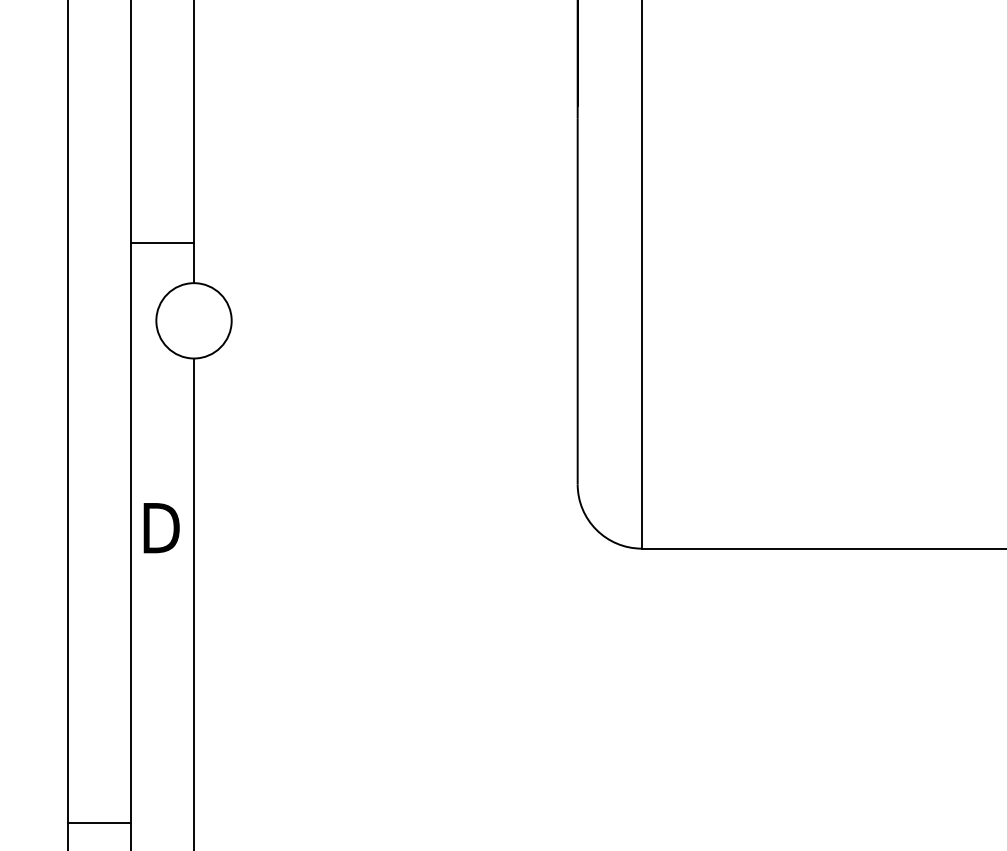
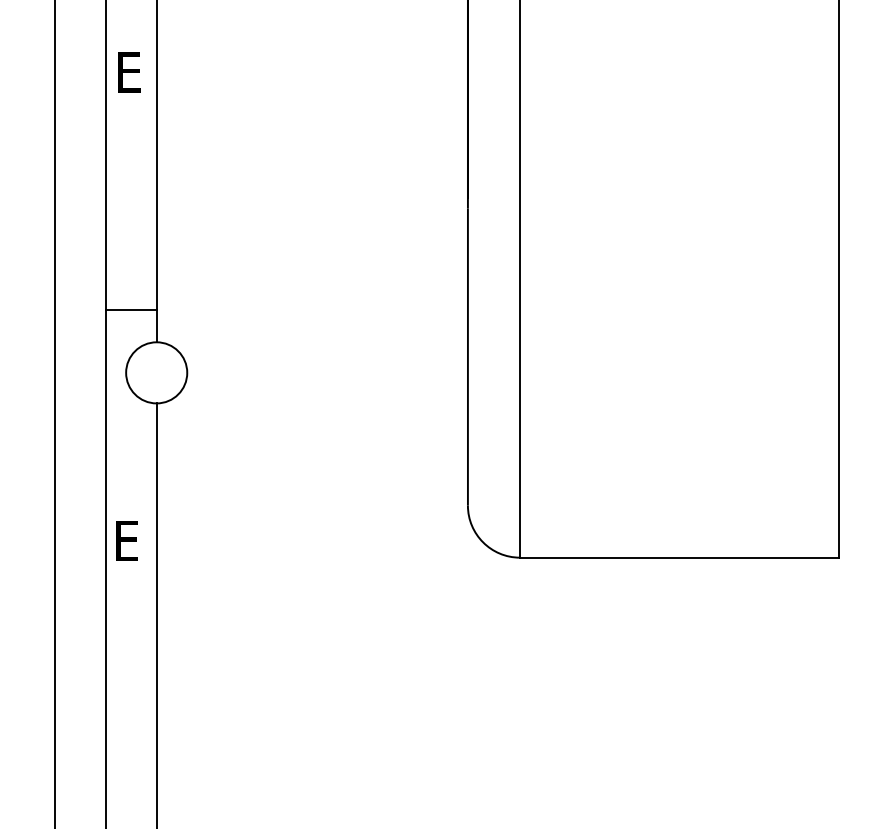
text: (161, 527) -> (130, 540), D -> E
line: (98, 823) -> (79, 780), removed

